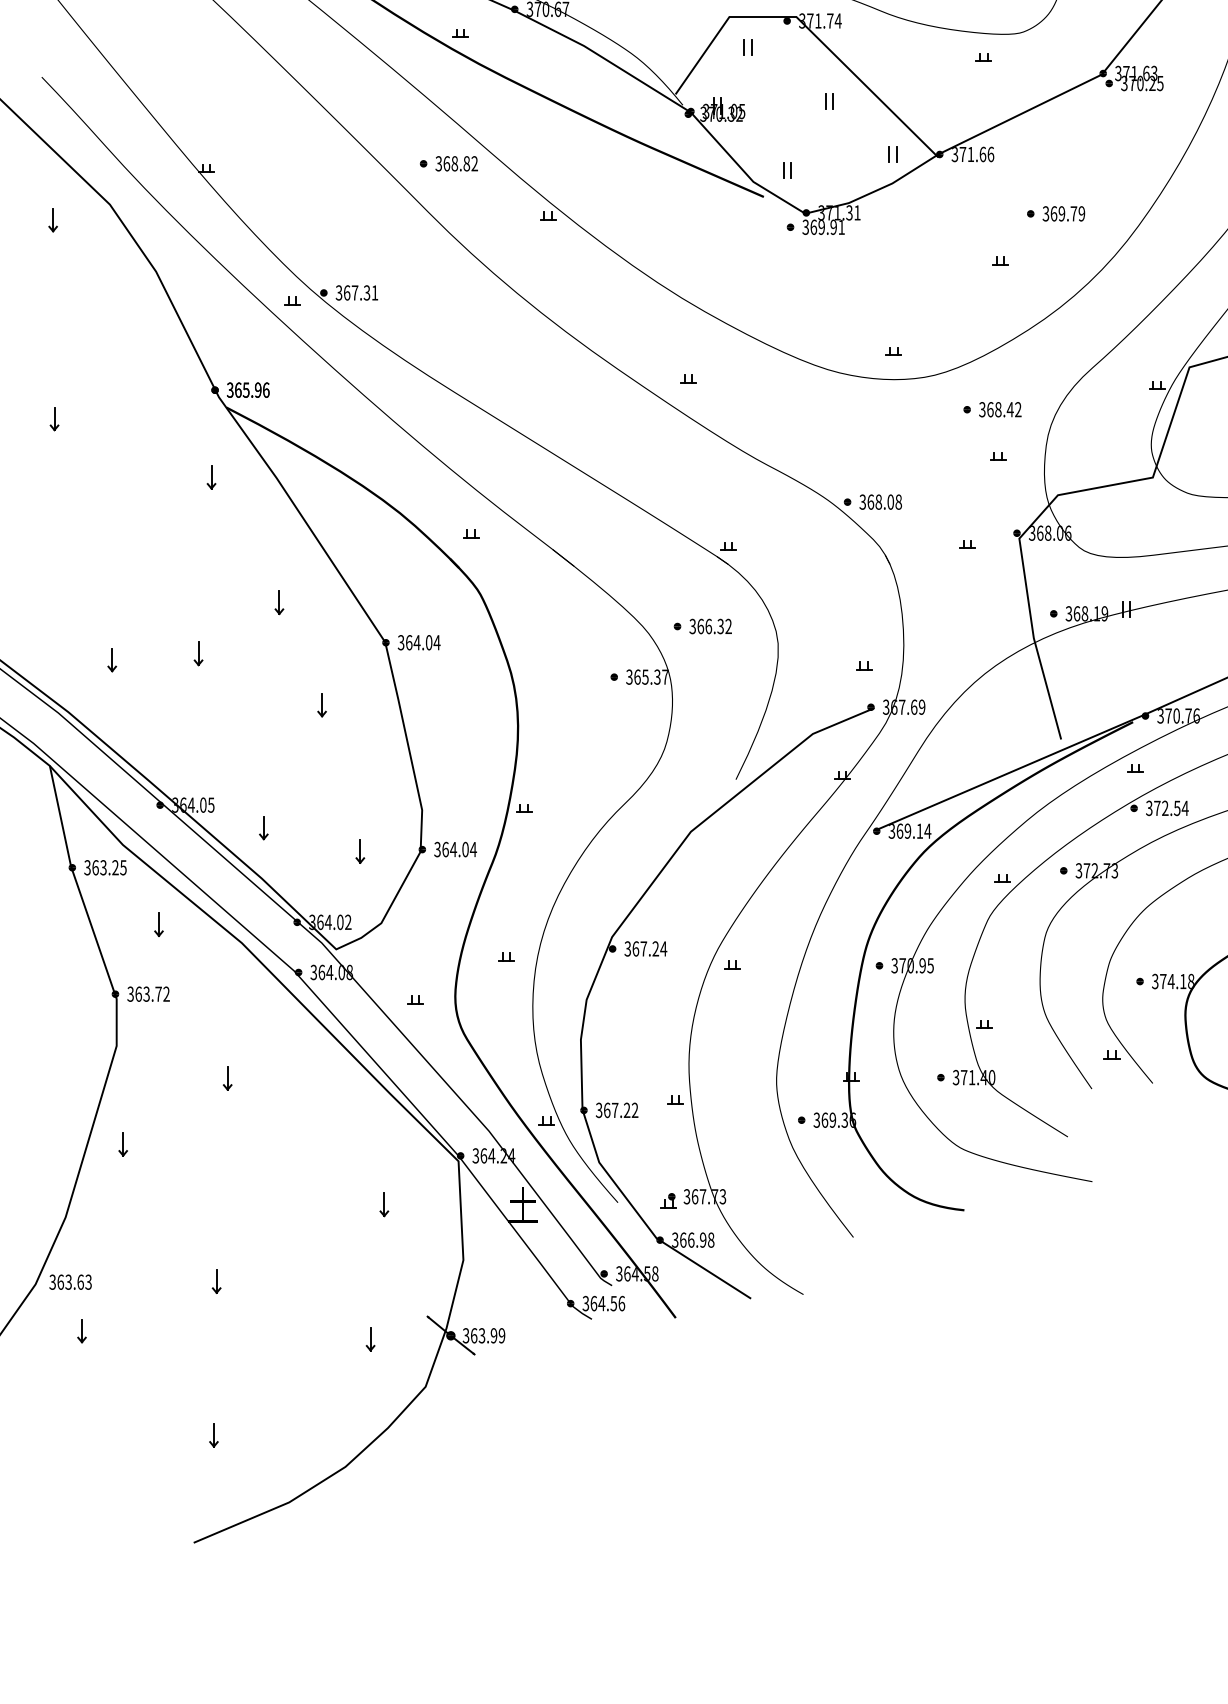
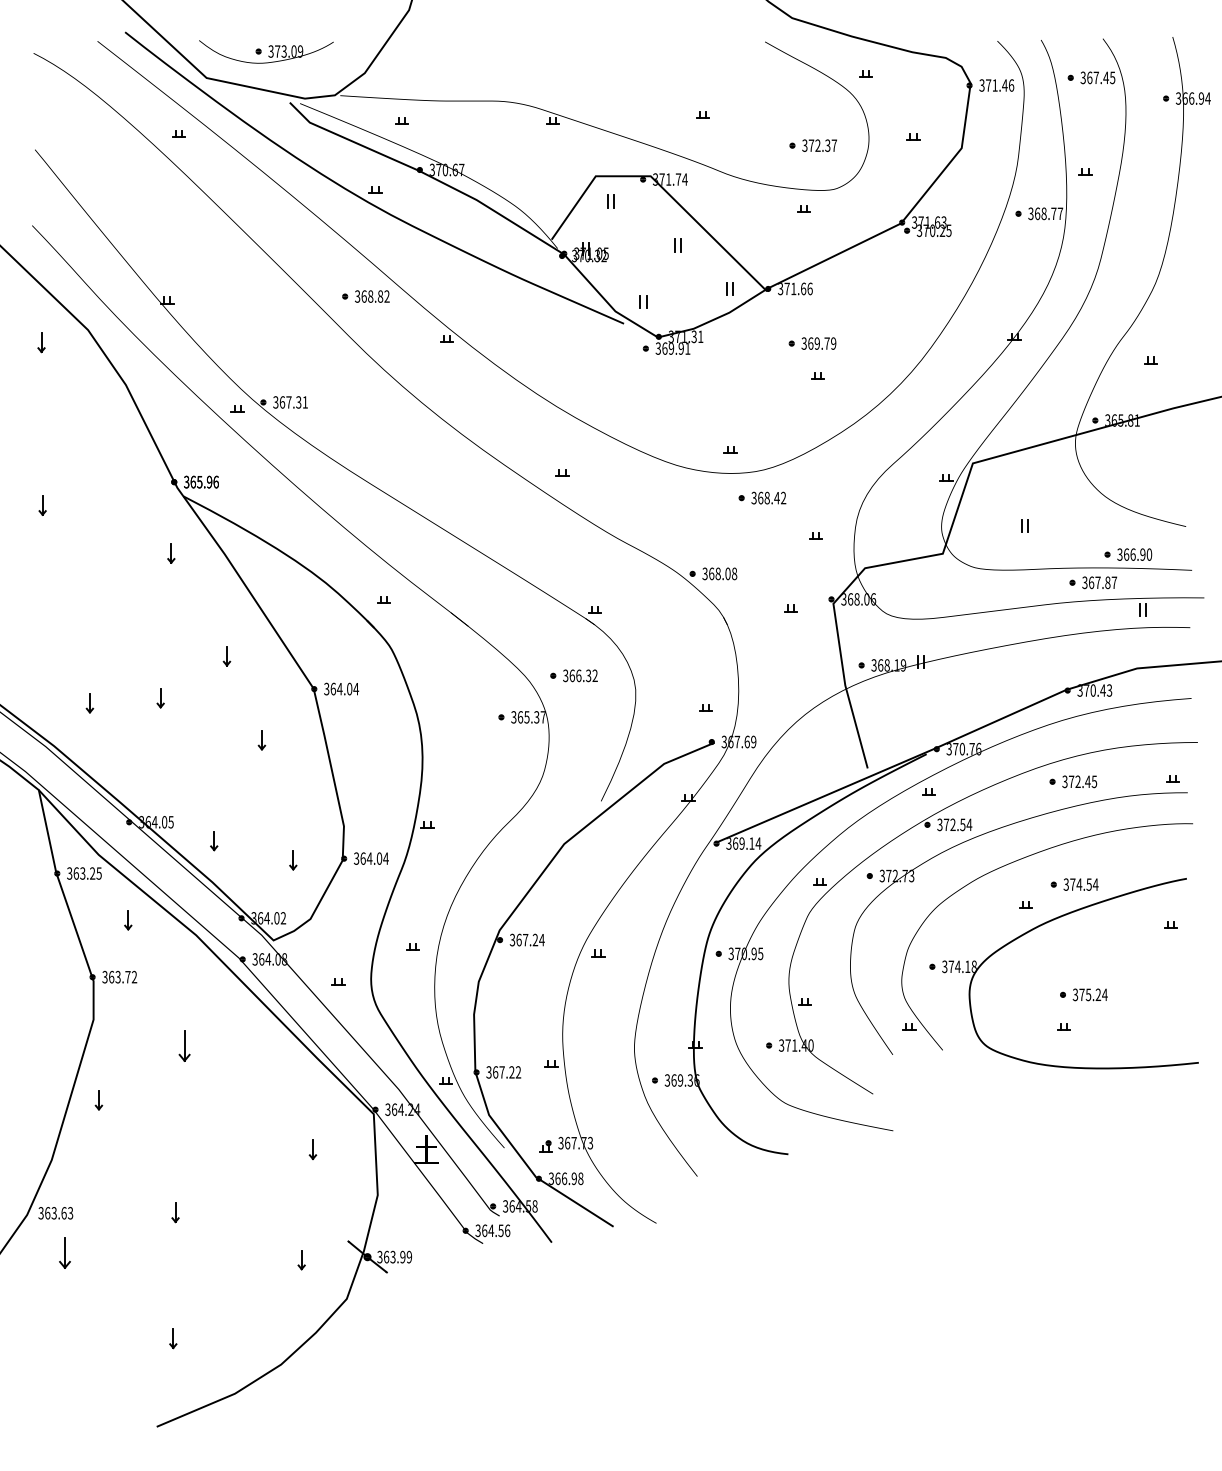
part: (1056, 213) -> (812, 343), moved
part: (992, 408) -> (762, 497), moved
part: (227, 1078) -> (184, 1046), size x1.6
part: (82, 1331) -> (65, 1253), size x1.6

